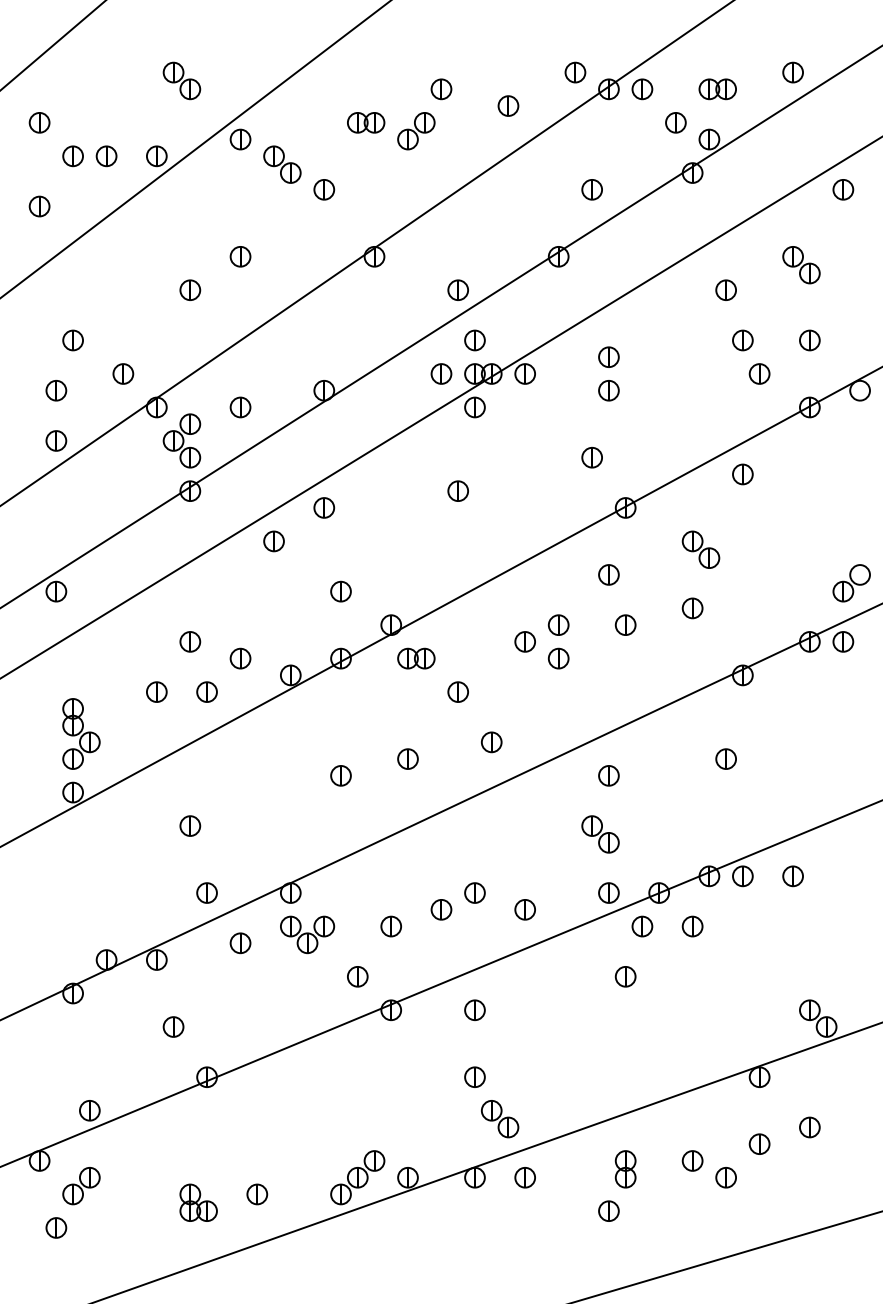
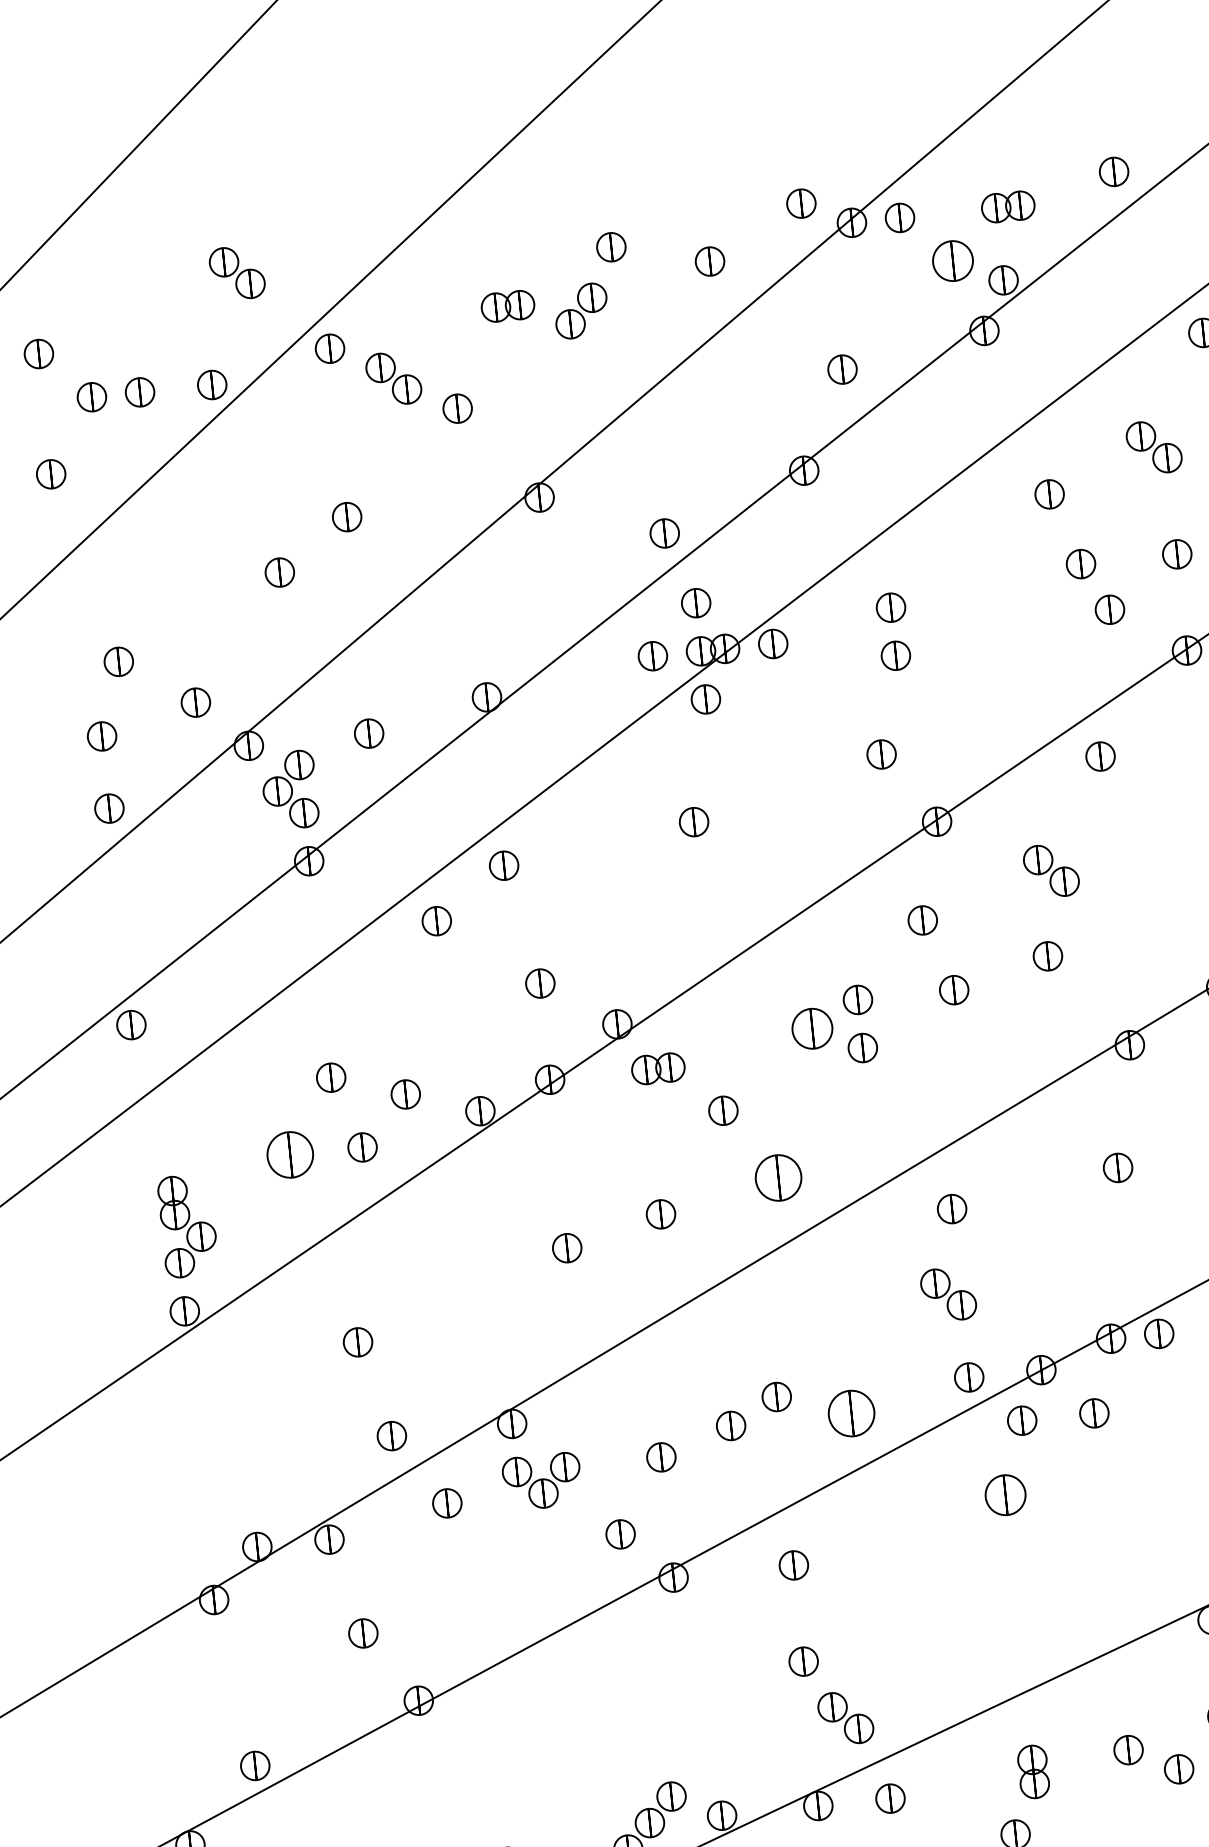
part: (675, 122) -> (952, 260), size x1.4
part: (524, 641) -> (811, 1028), size x1.4
part: (156, 691) -> (289, 1153), size x1.6
part: (491, 742) -> (778, 1178), size x1.6
part: (524, 909) -> (850, 1413), size x1.6
part: (625, 976) -> (1005, 1494), size x1.4

